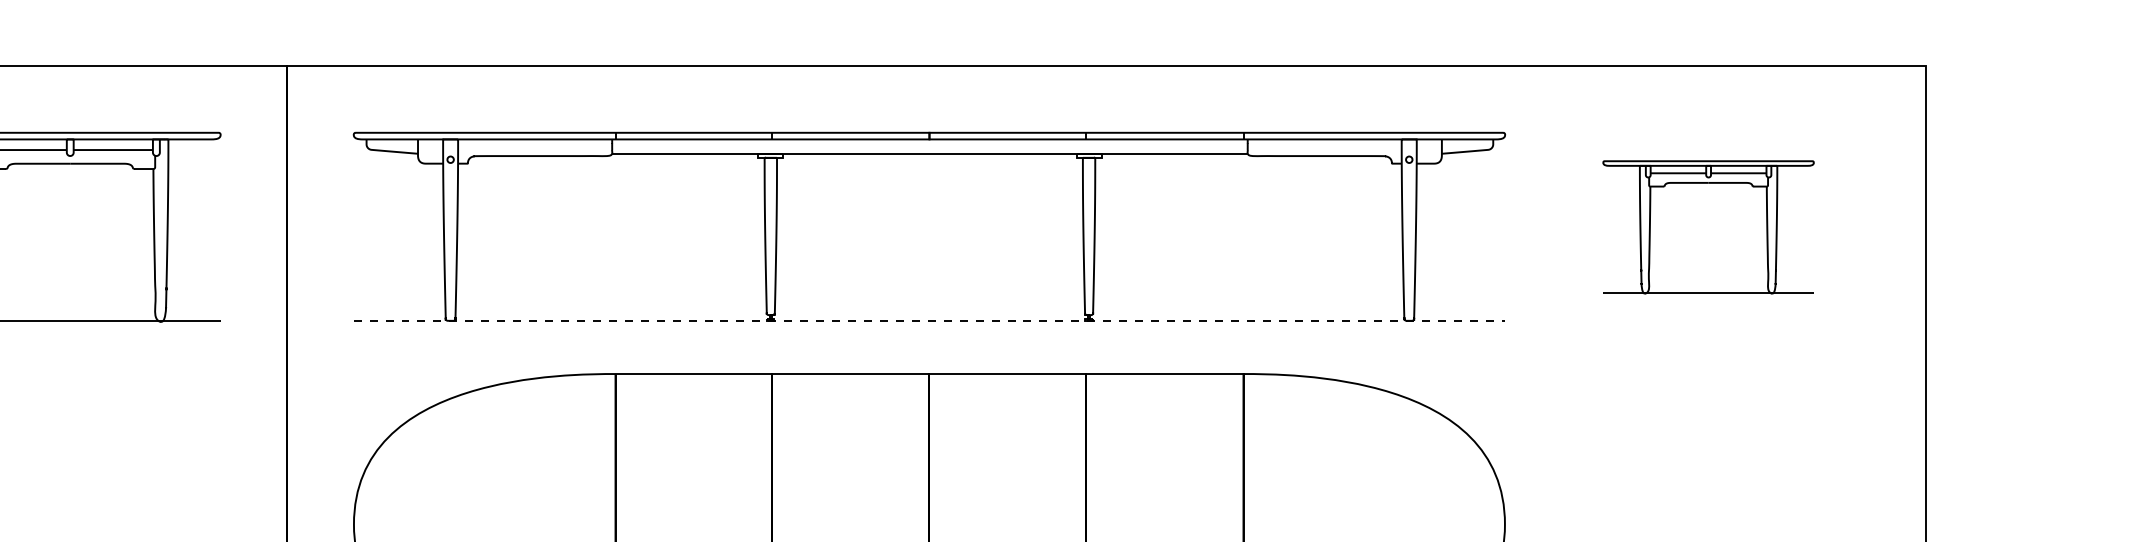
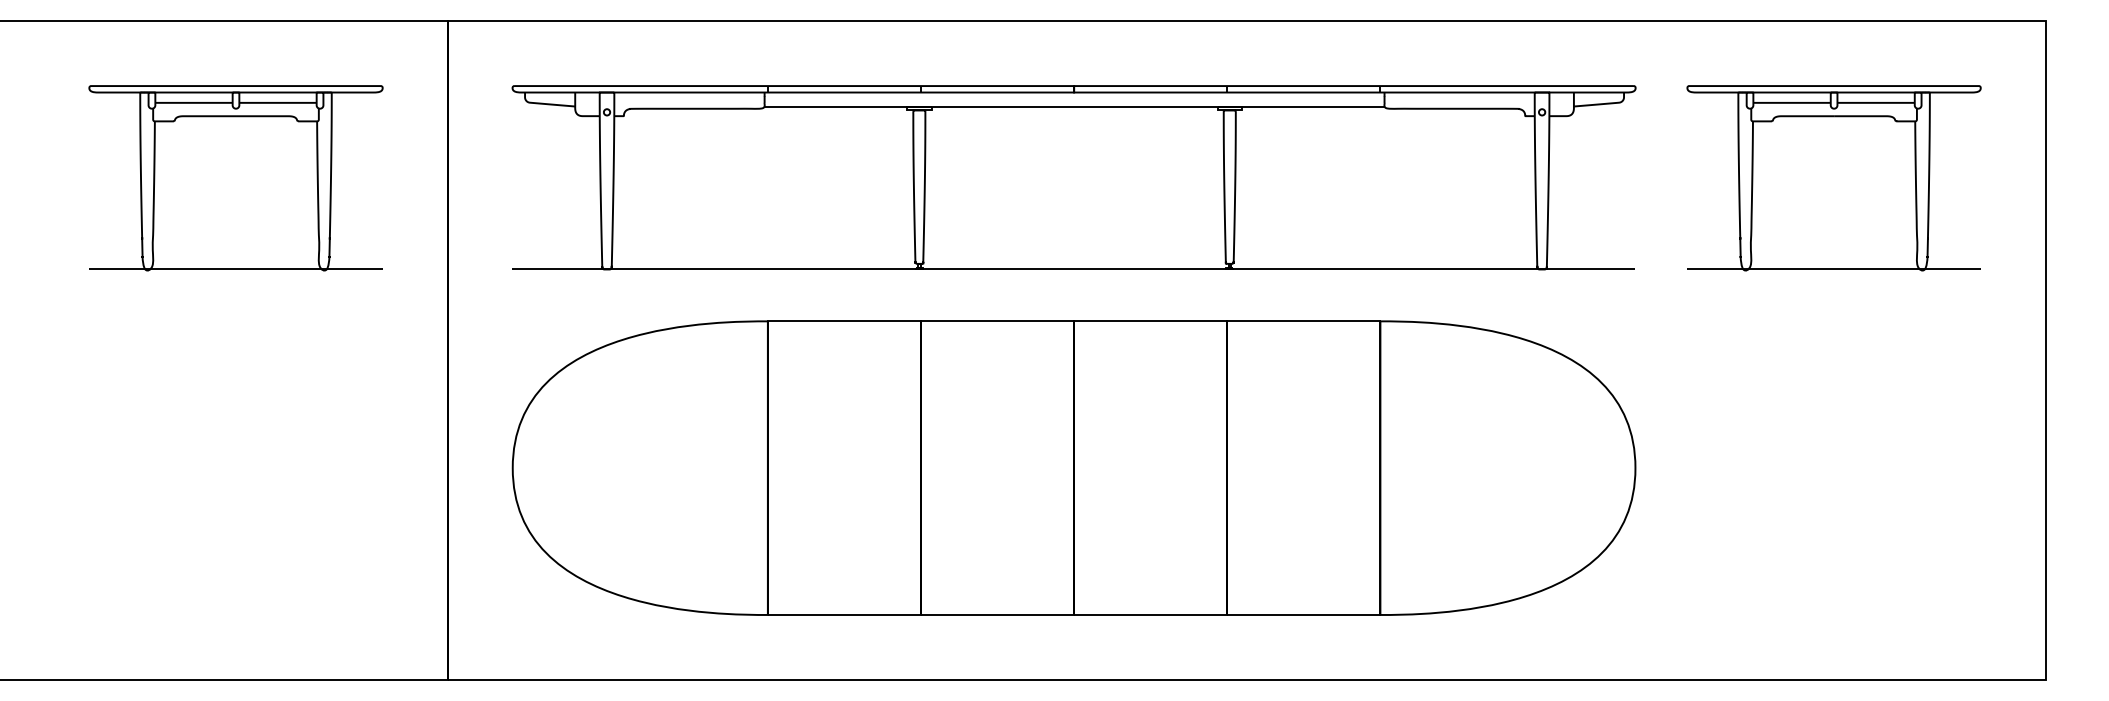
part: (1708, 227) -> (1833, 178), size x1.43
line: (928, 320) -> (1073, 269), dashed -> solid

